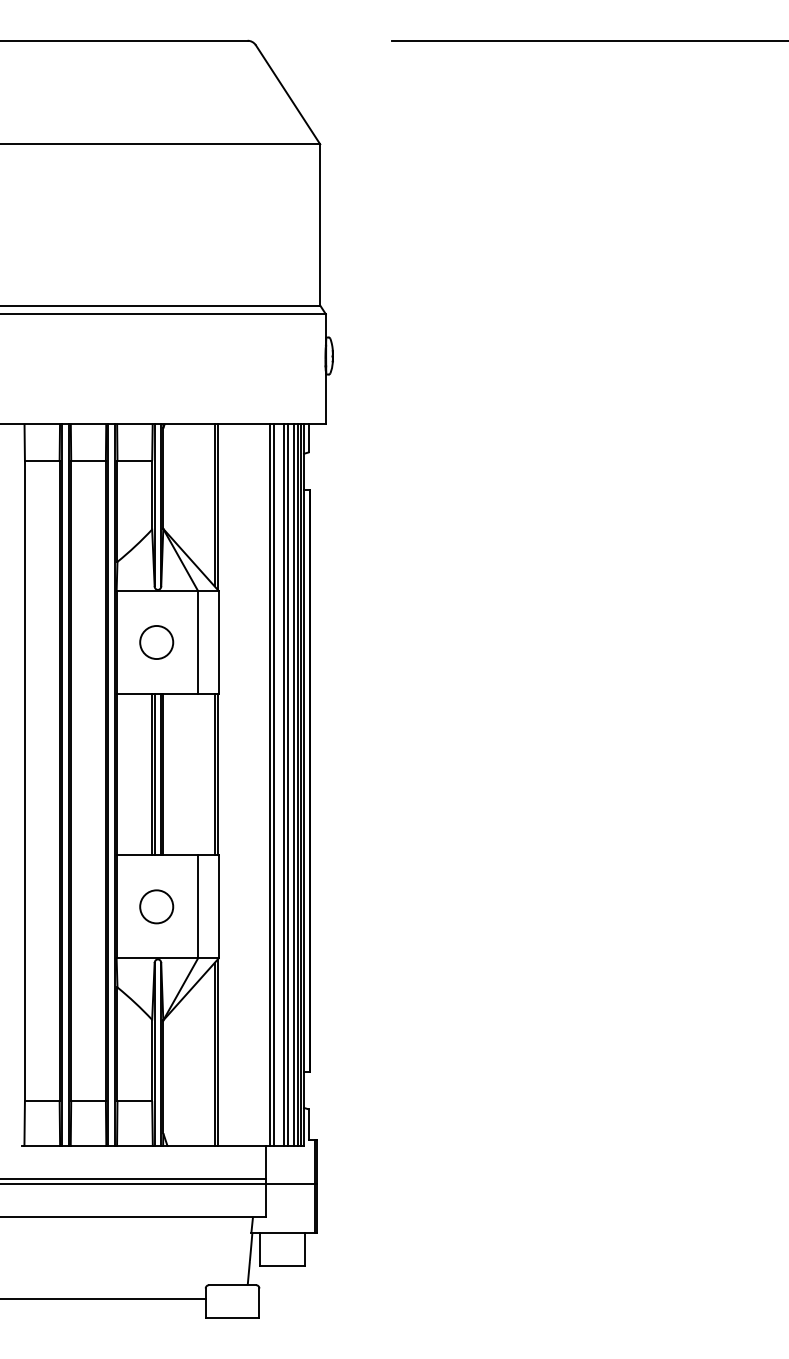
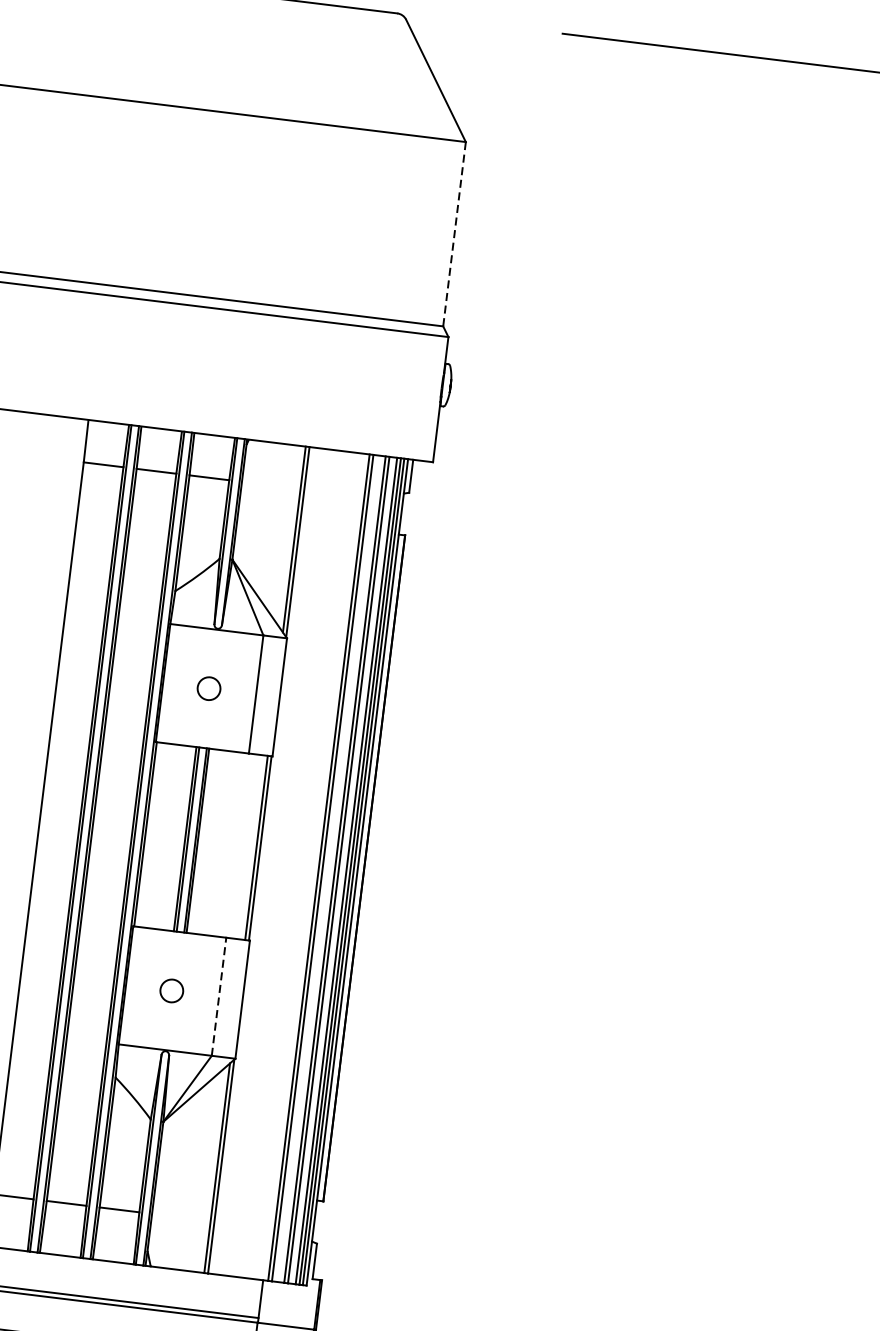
line: (320, 224) -> (454, 233), solid -> dashed
circle: (156, 642) -> (208, 688), size x0.6
circle: (156, 906) -> (171, 990), size x0.6
line: (198, 906) -> (219, 996), solid -> dashed

